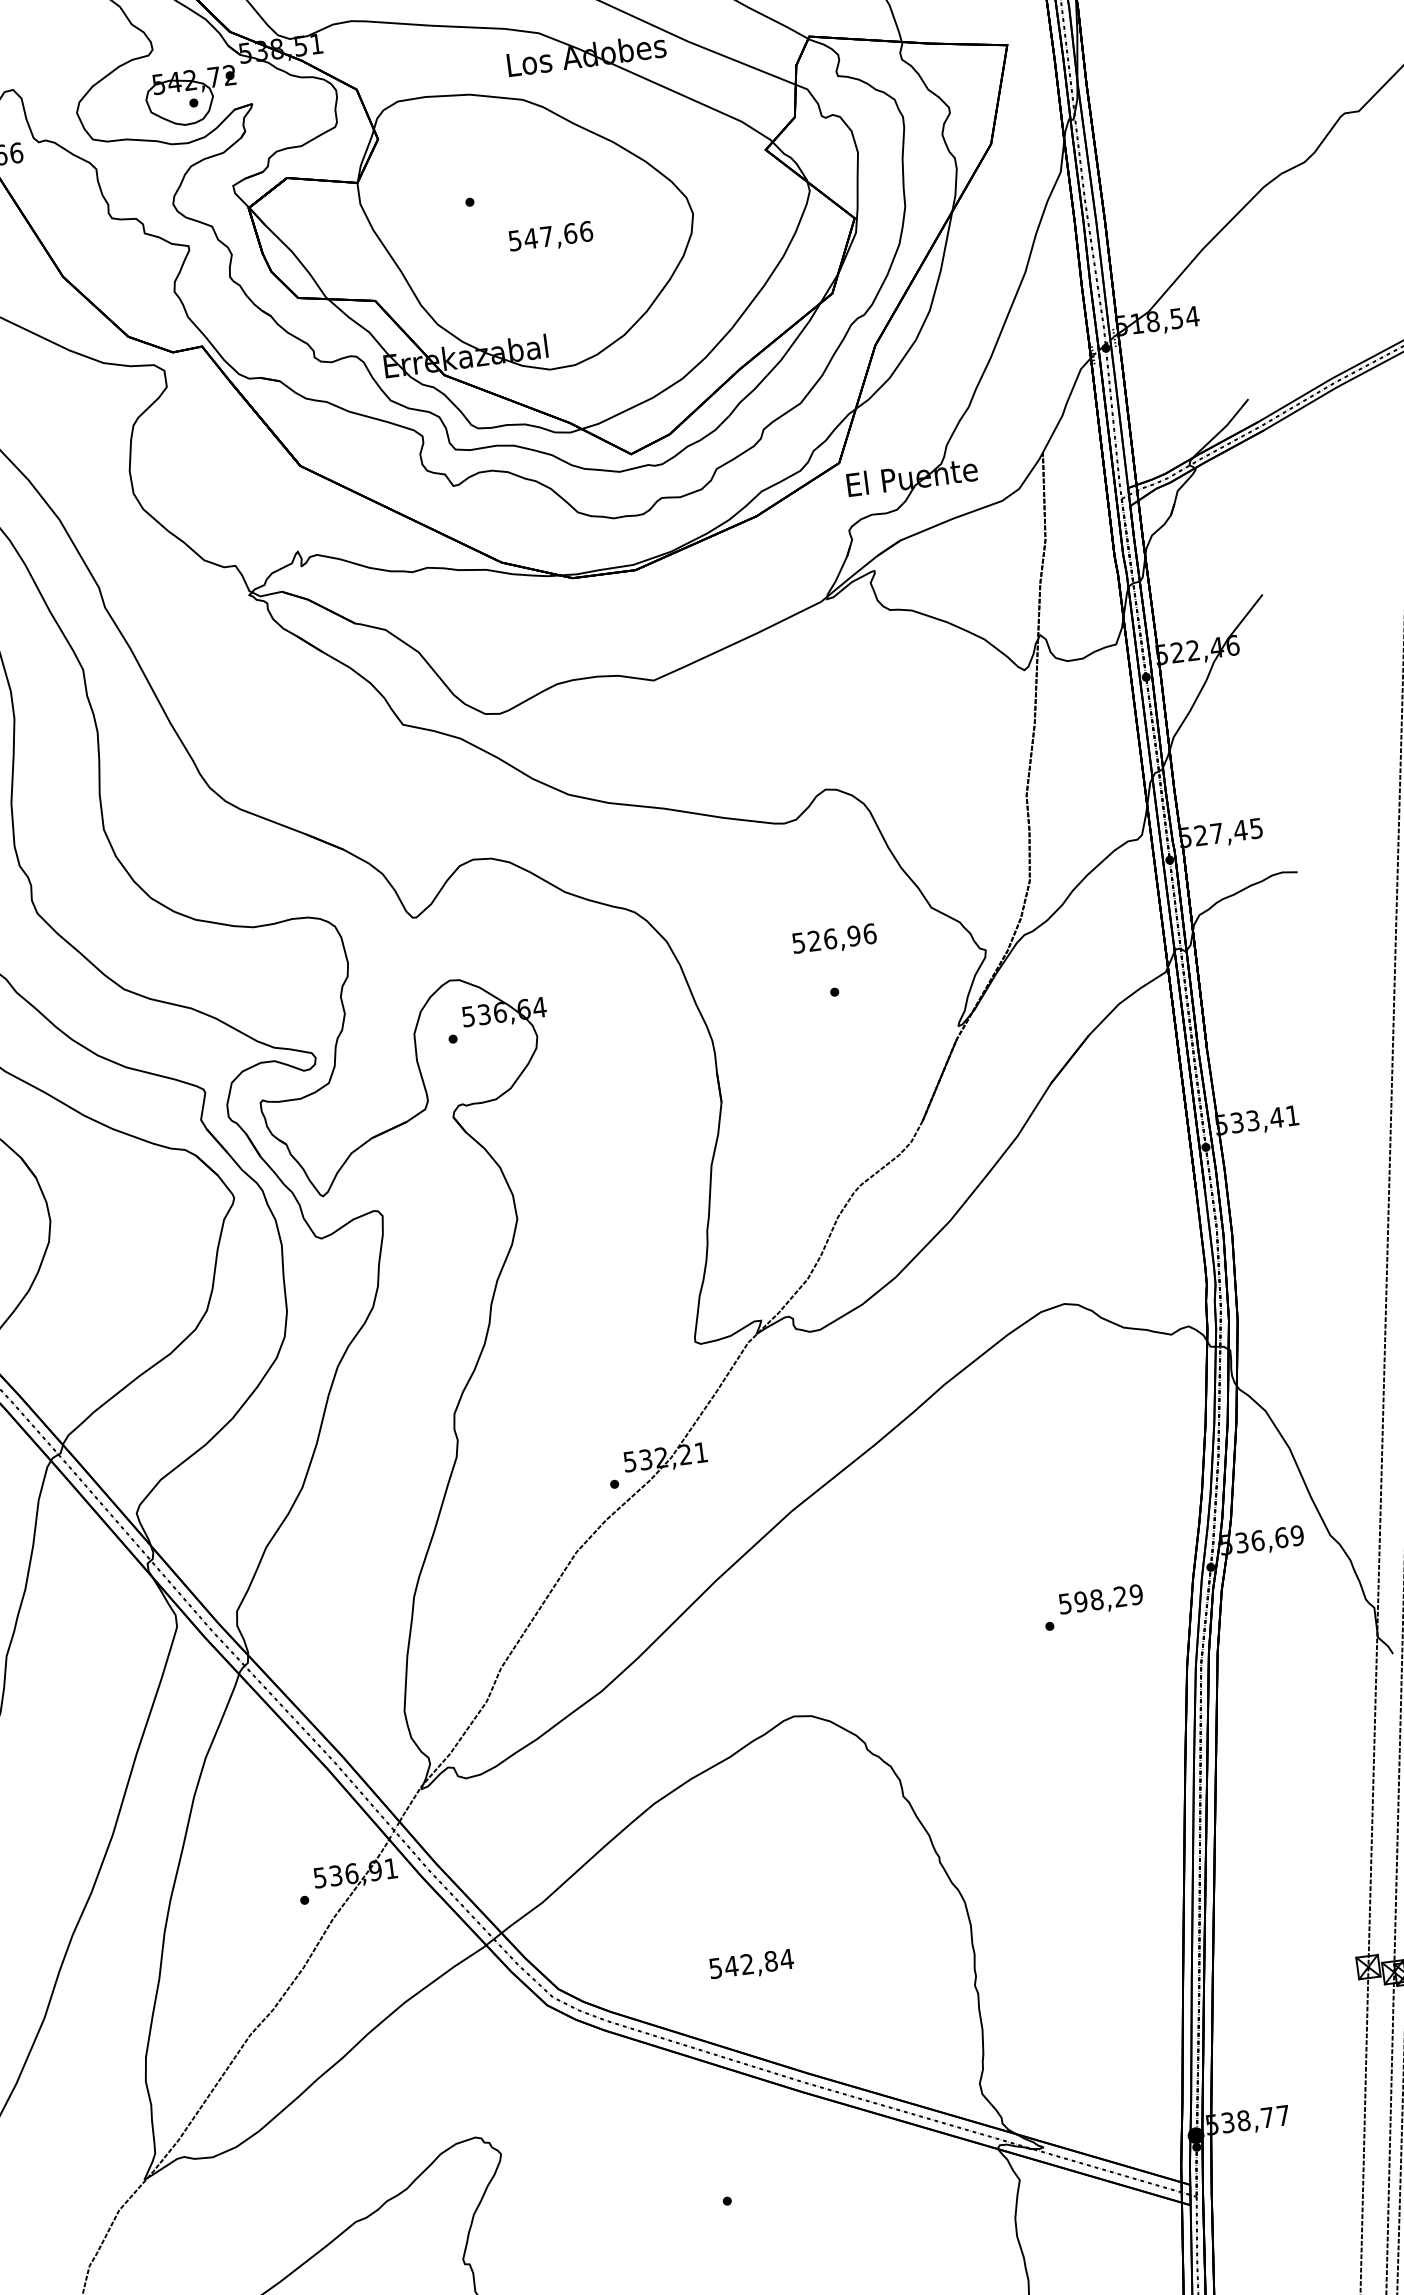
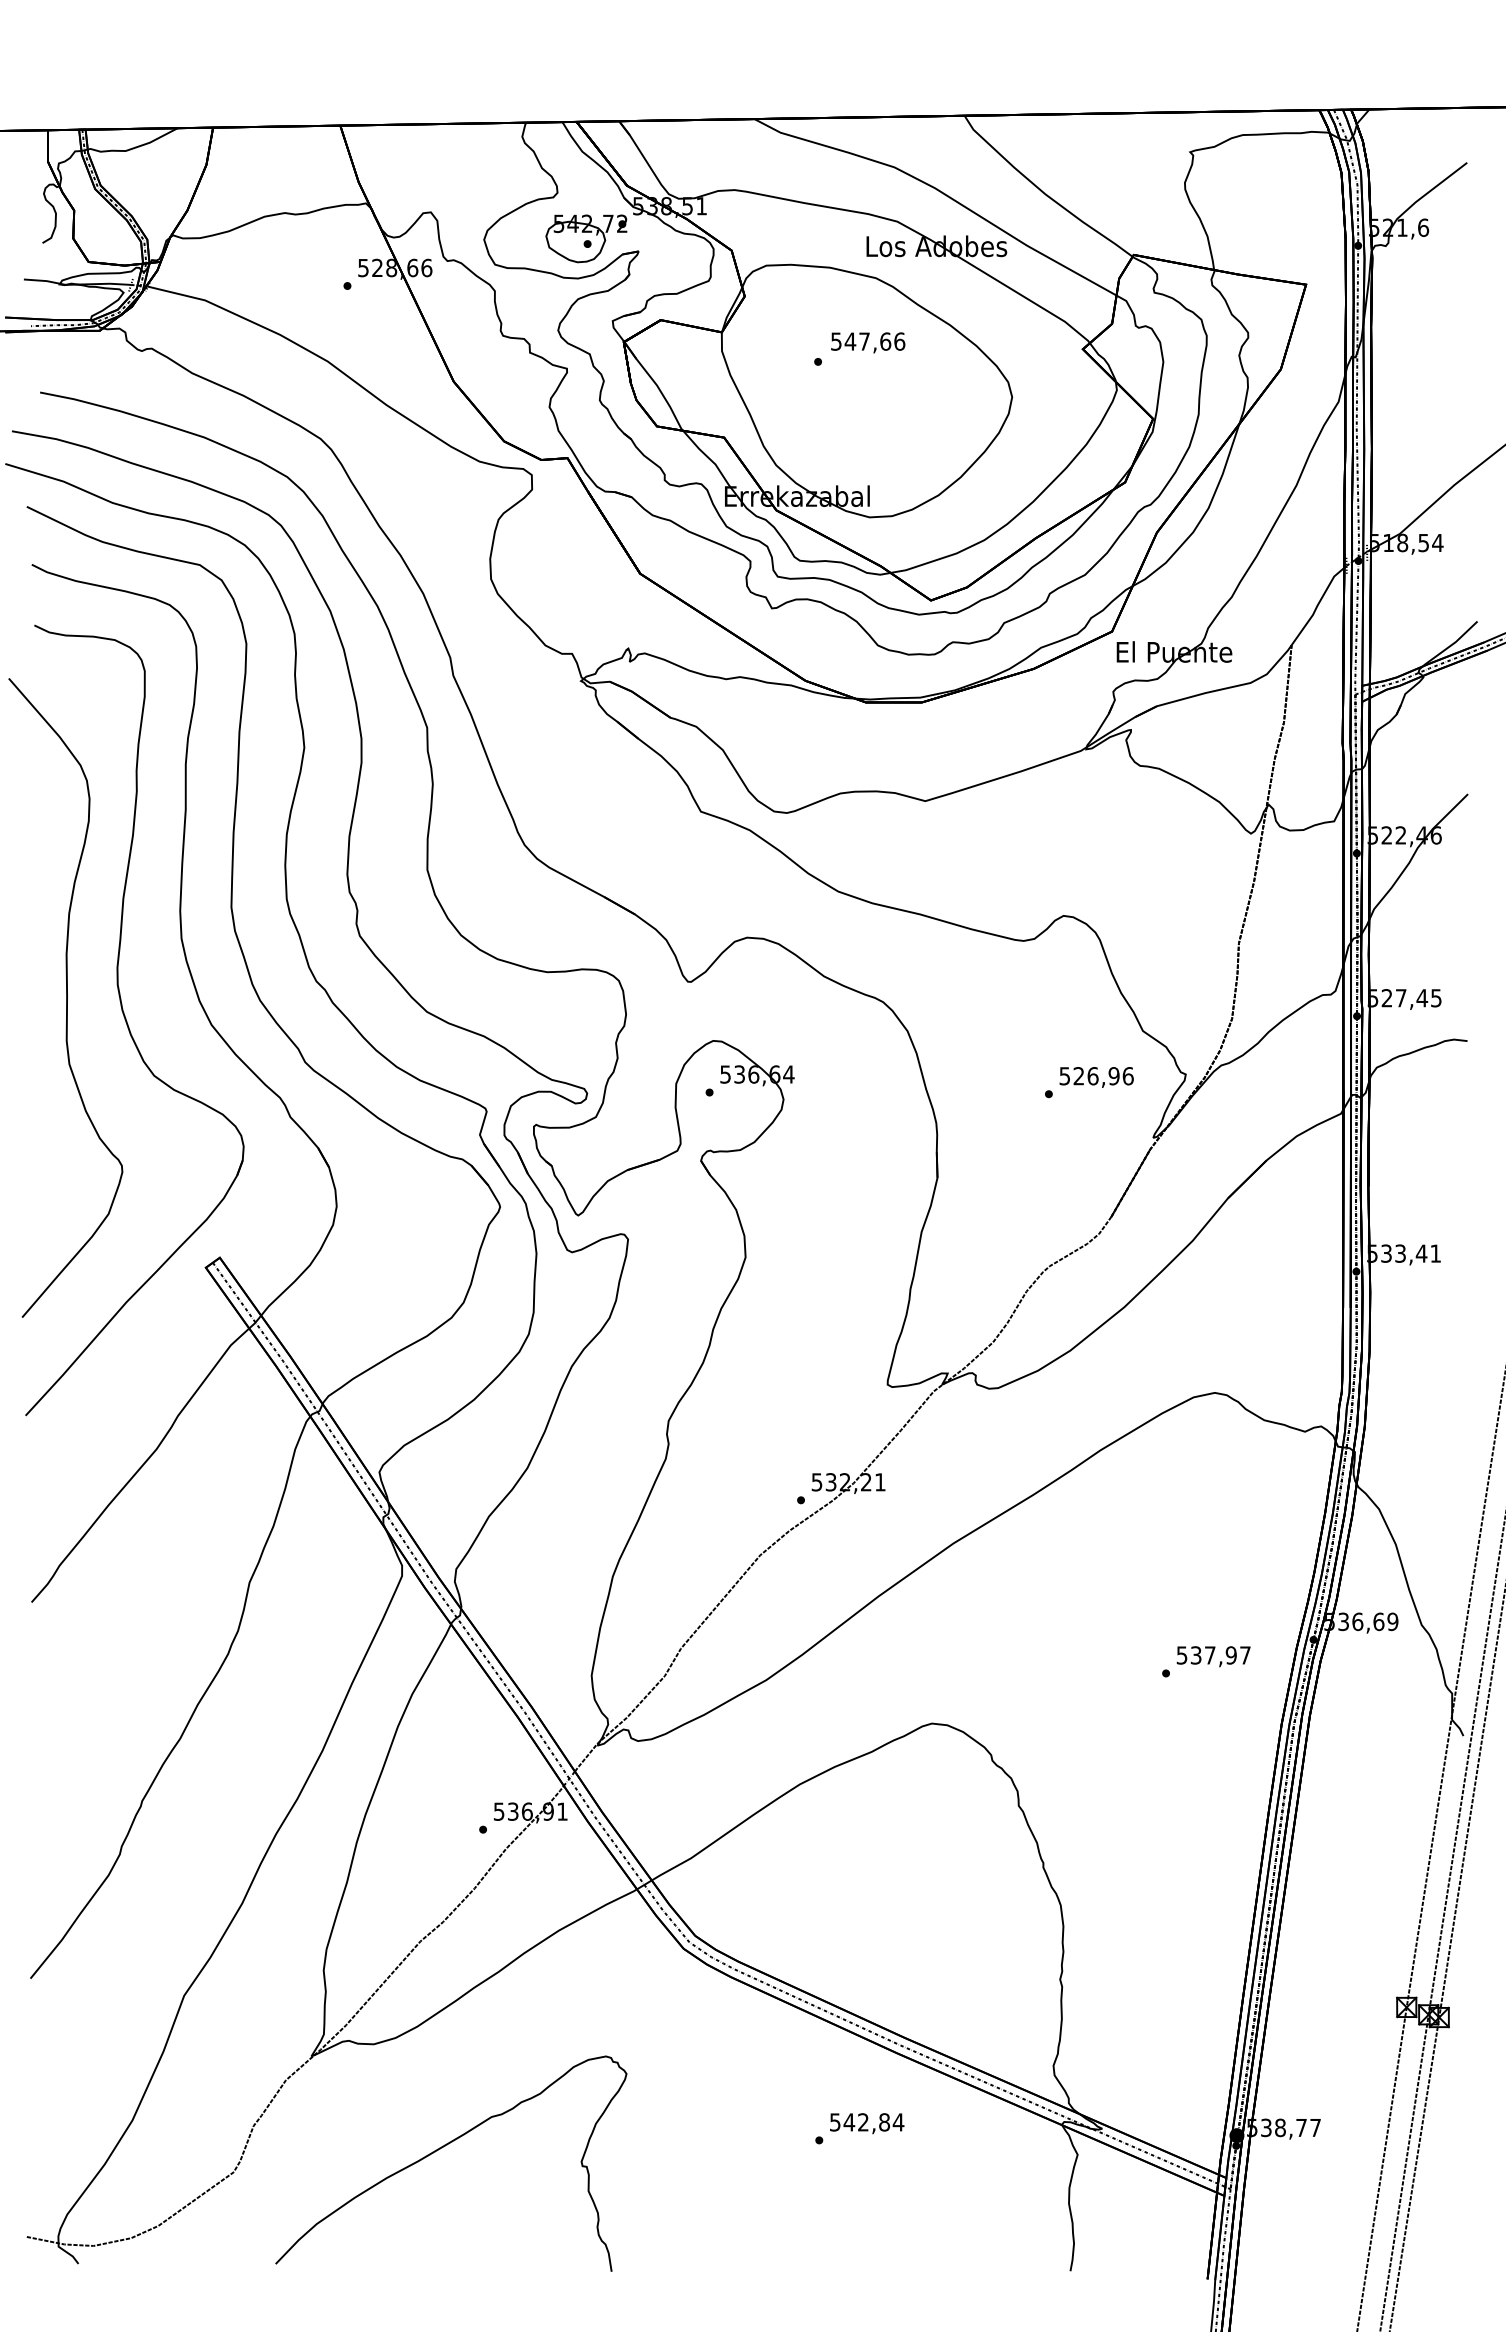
text: (551, 237) -> (868, 342), moved
text: (834, 940) -> (1096, 1077), moved
text: (1108, 1598) -> (1220, 1655), 598,29 -> 537,97
text: (752, 1965) -> (867, 2123), moved

